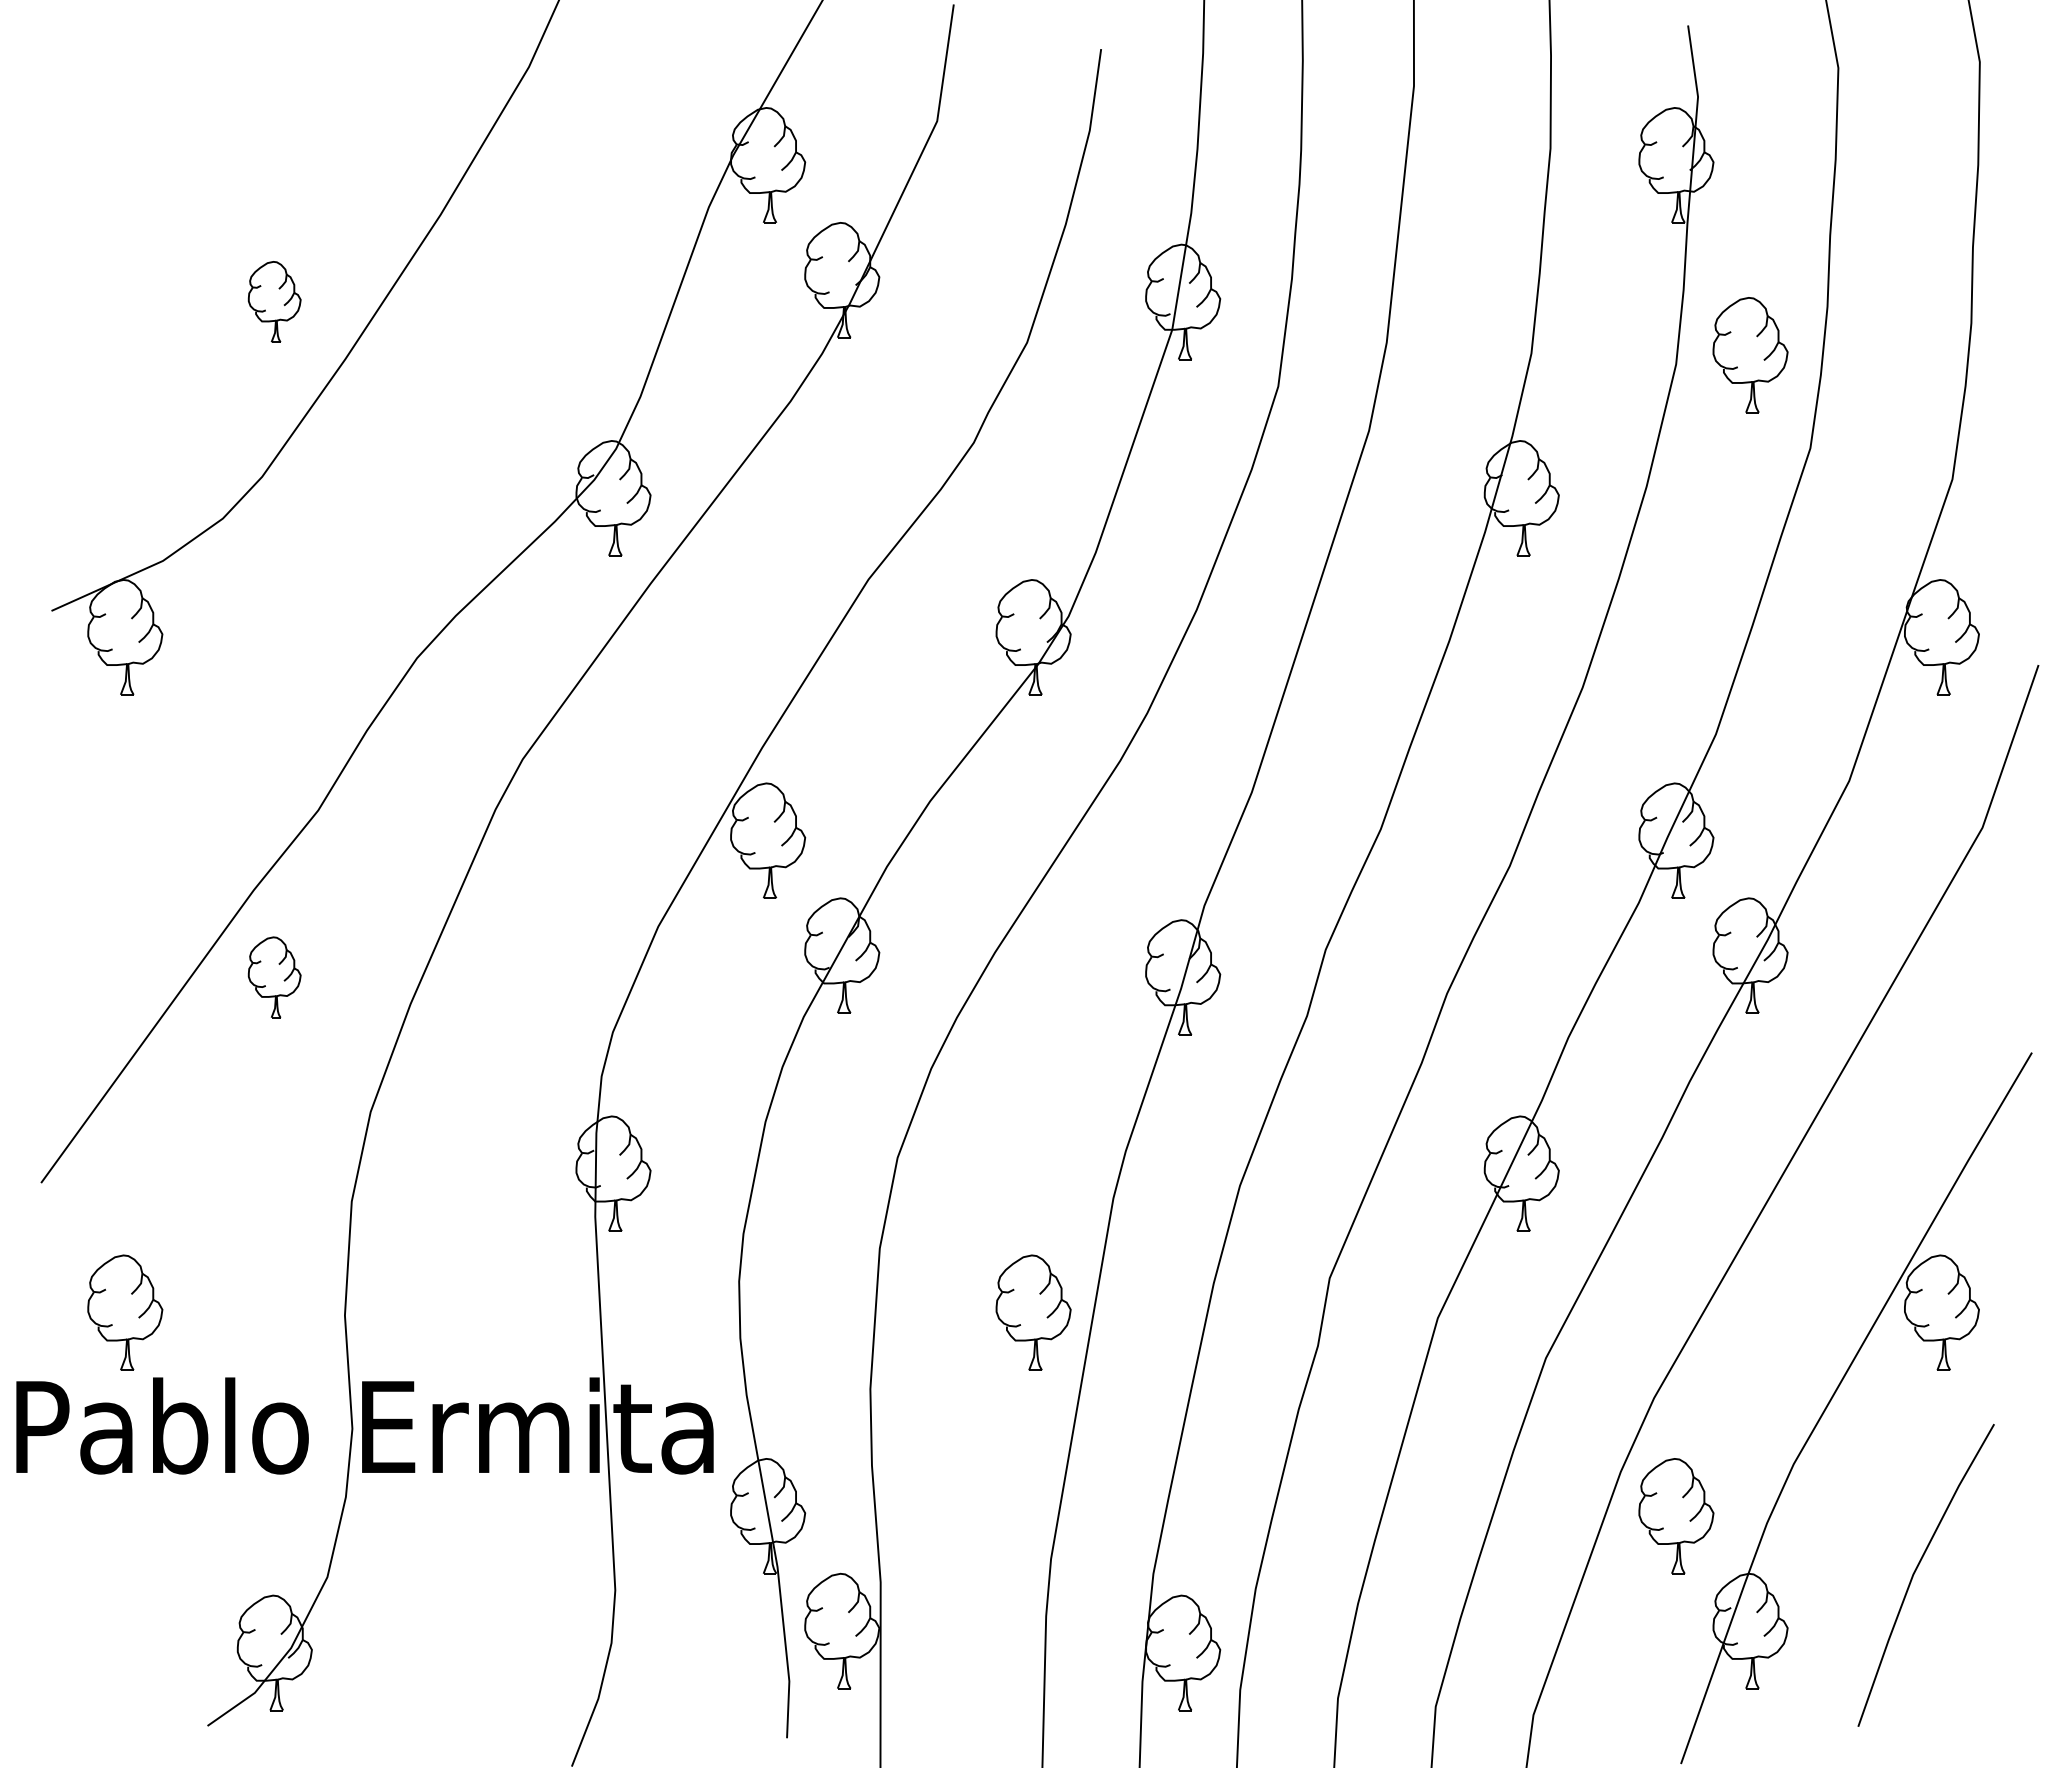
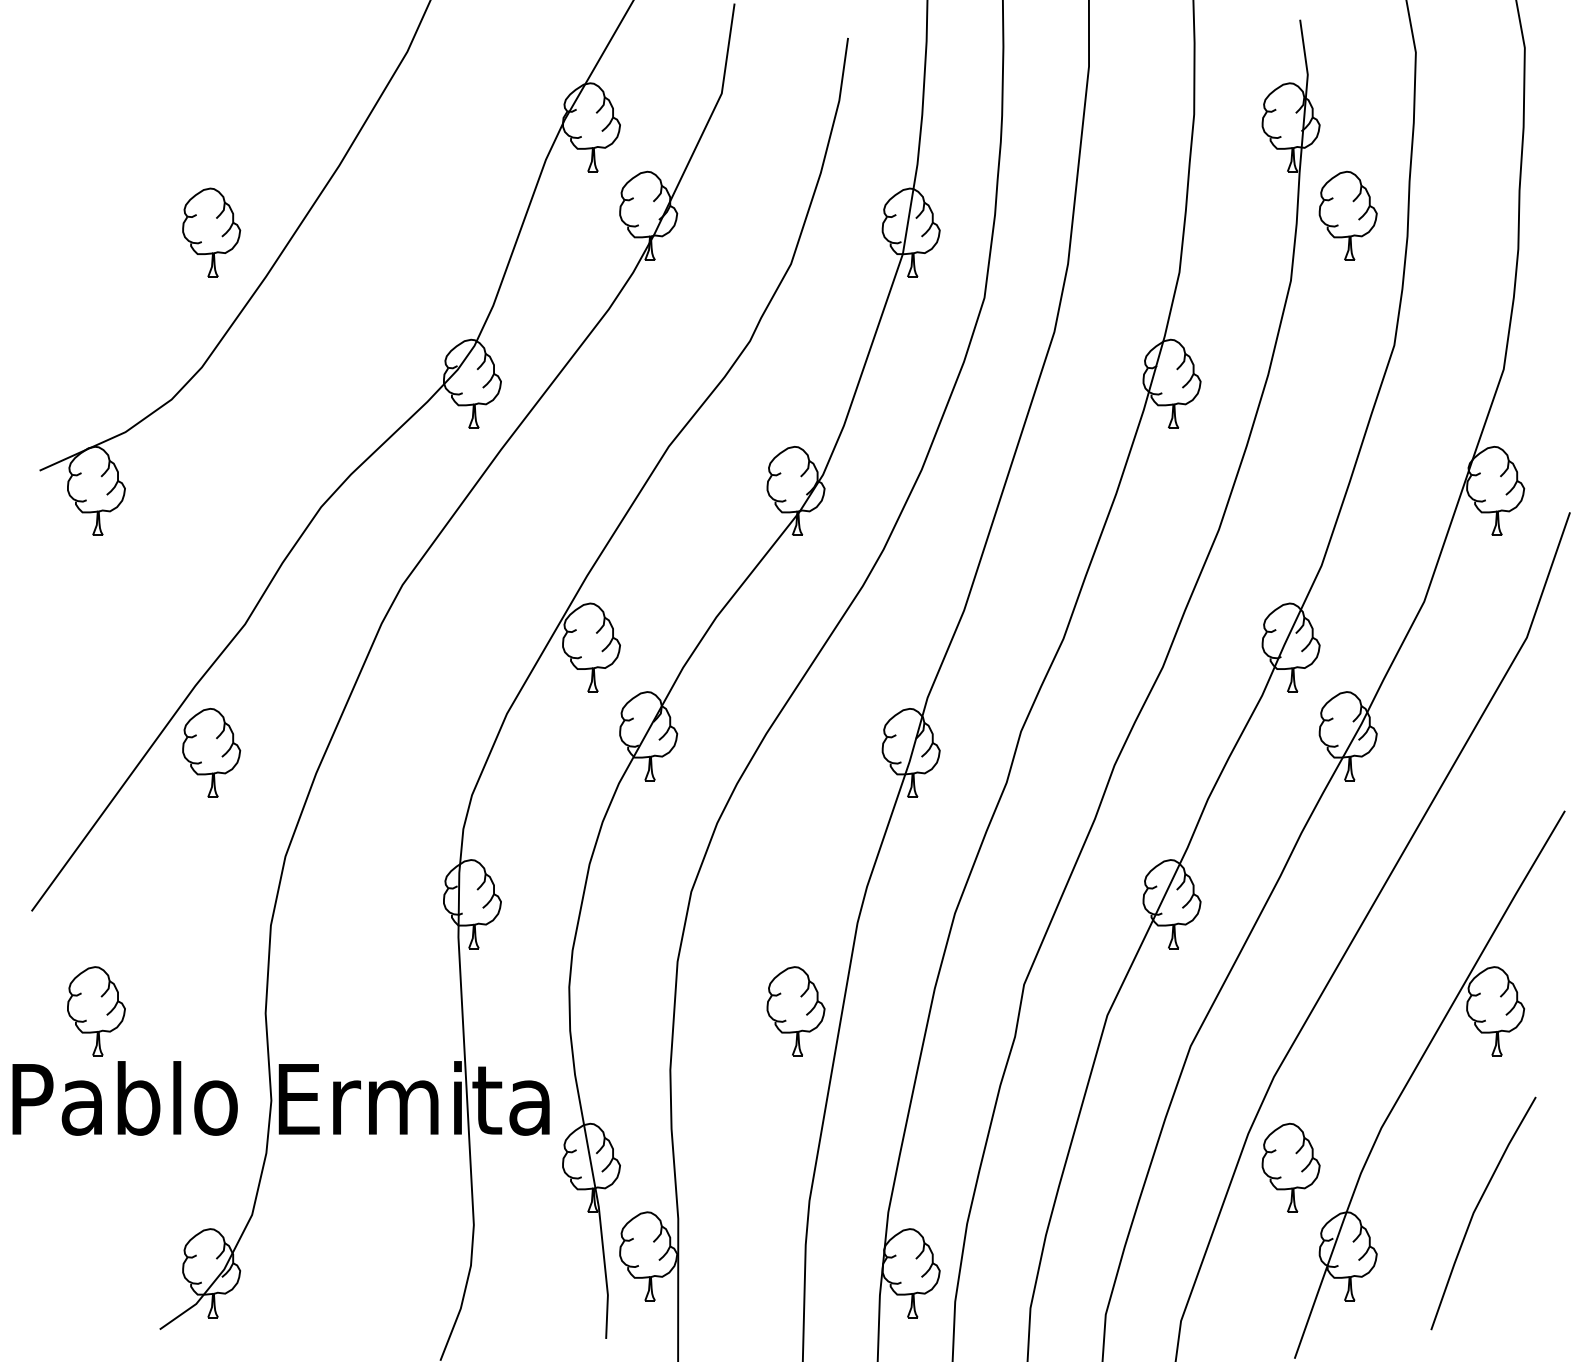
part: (274, 301) -> (211, 232), size x1.43
part: (1750, 355) -> (1348, 216), moved
part: (274, 977) -> (211, 753), size x1.43

